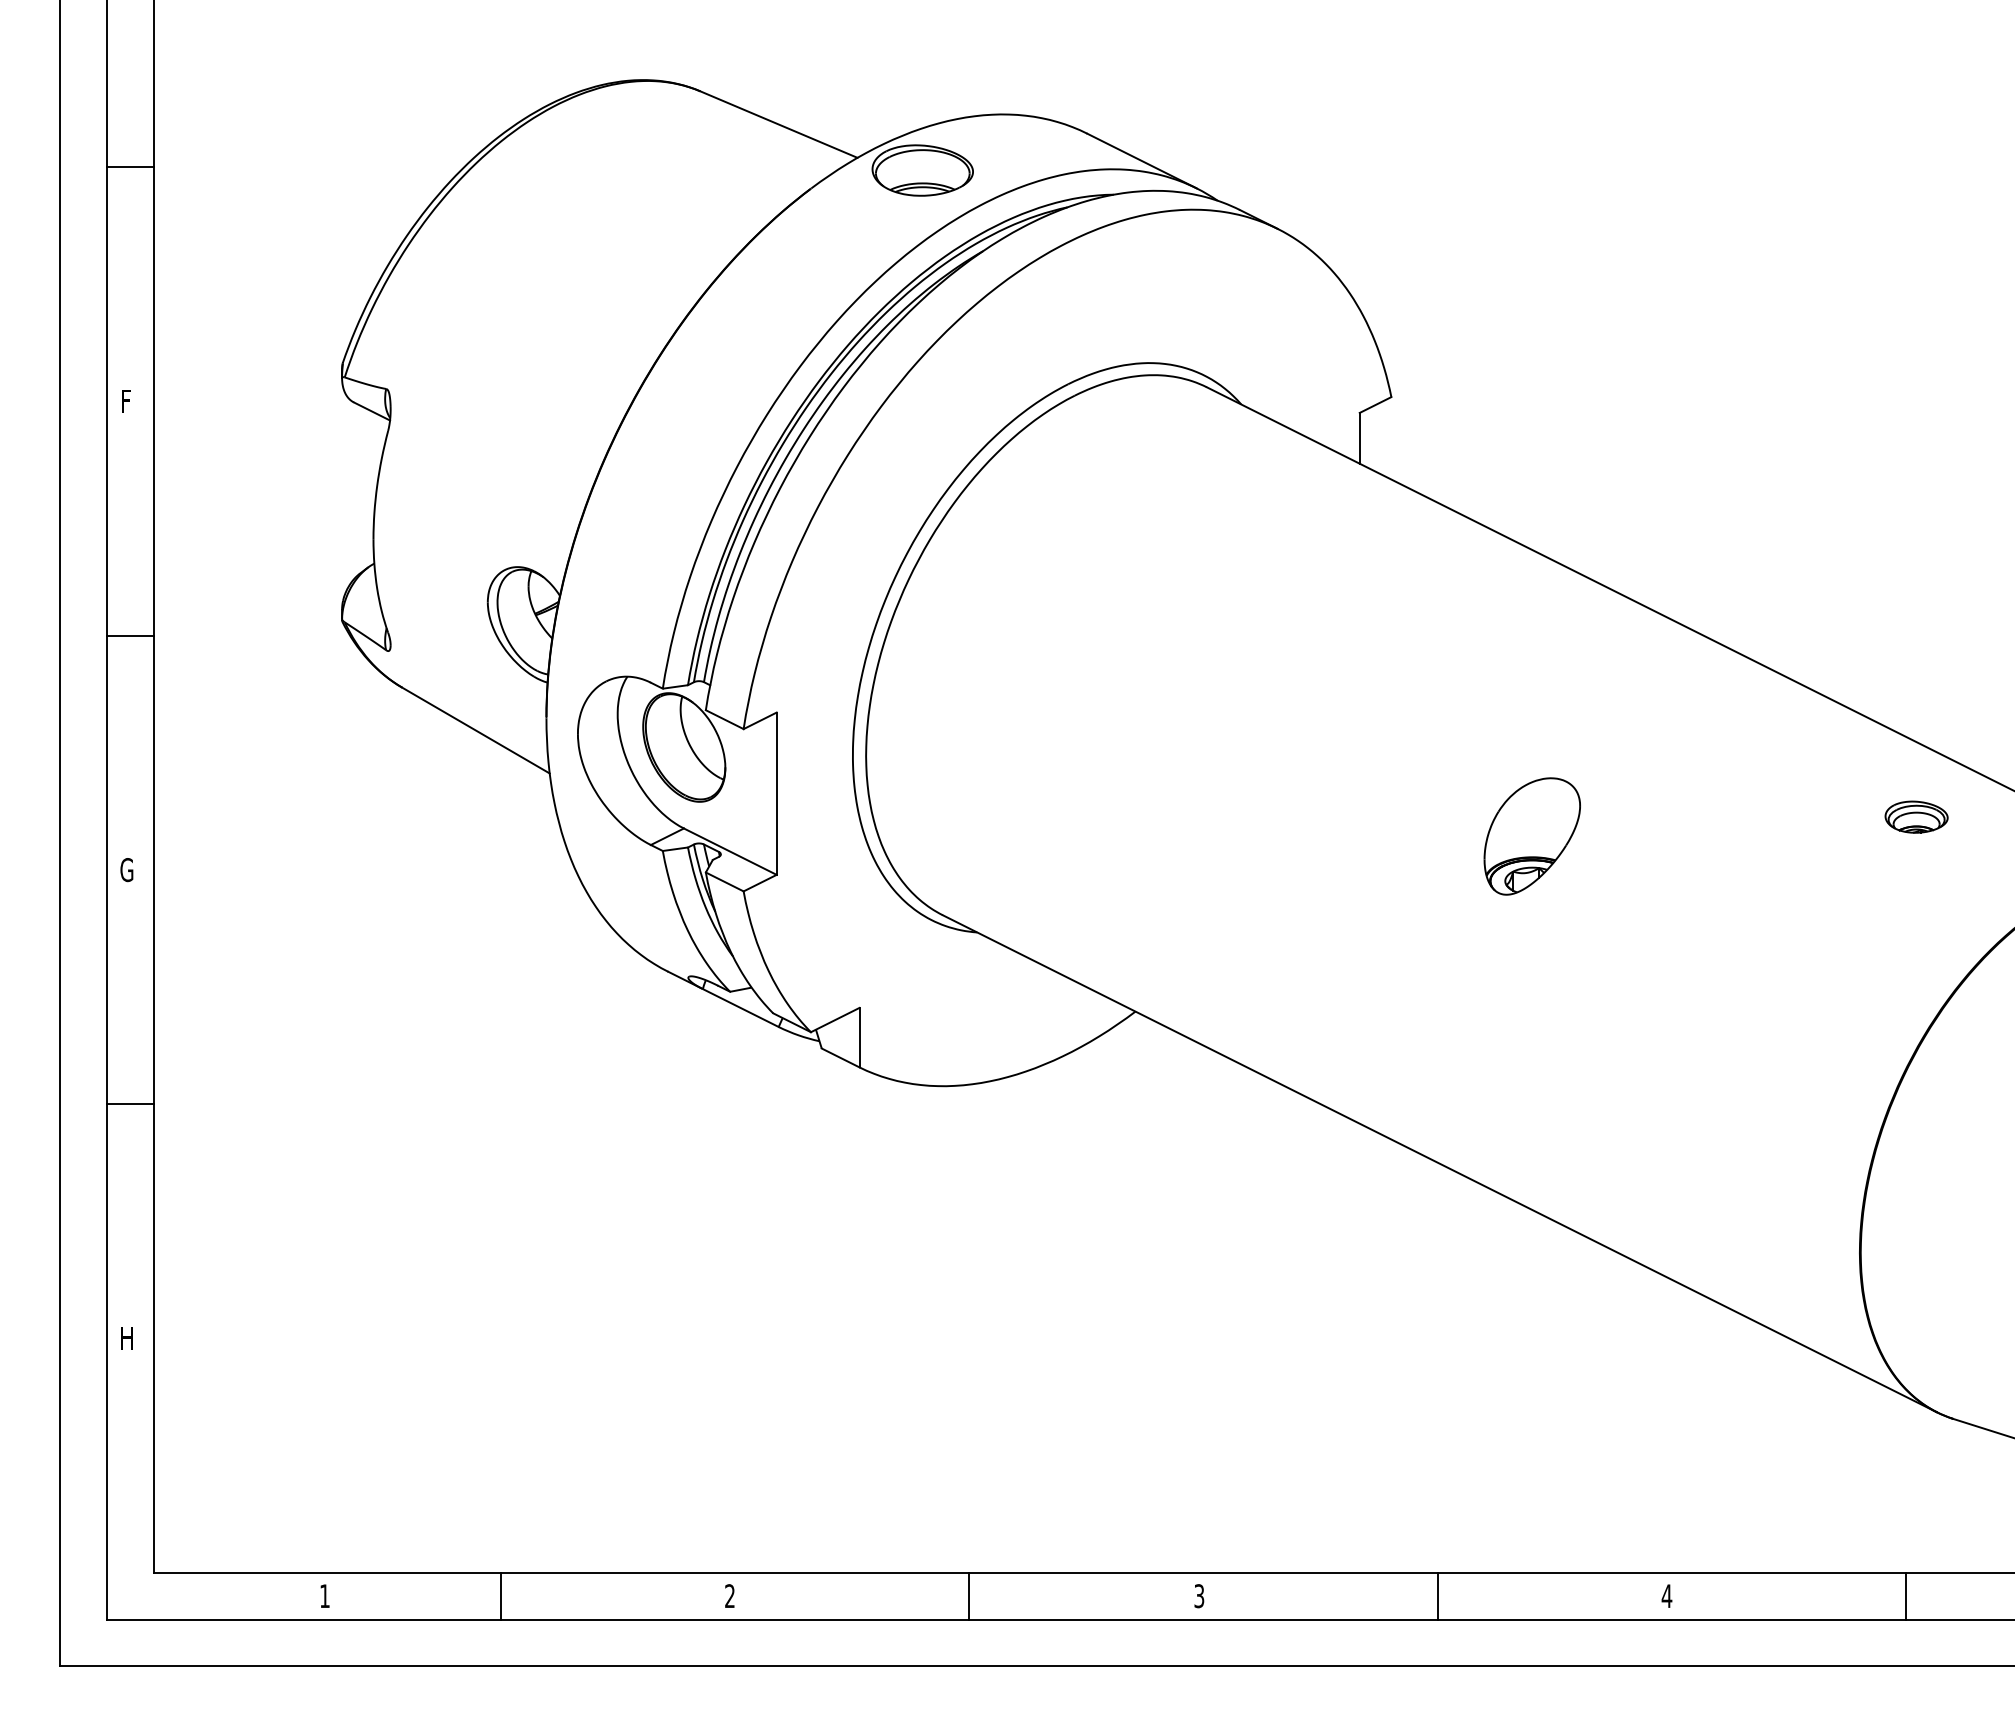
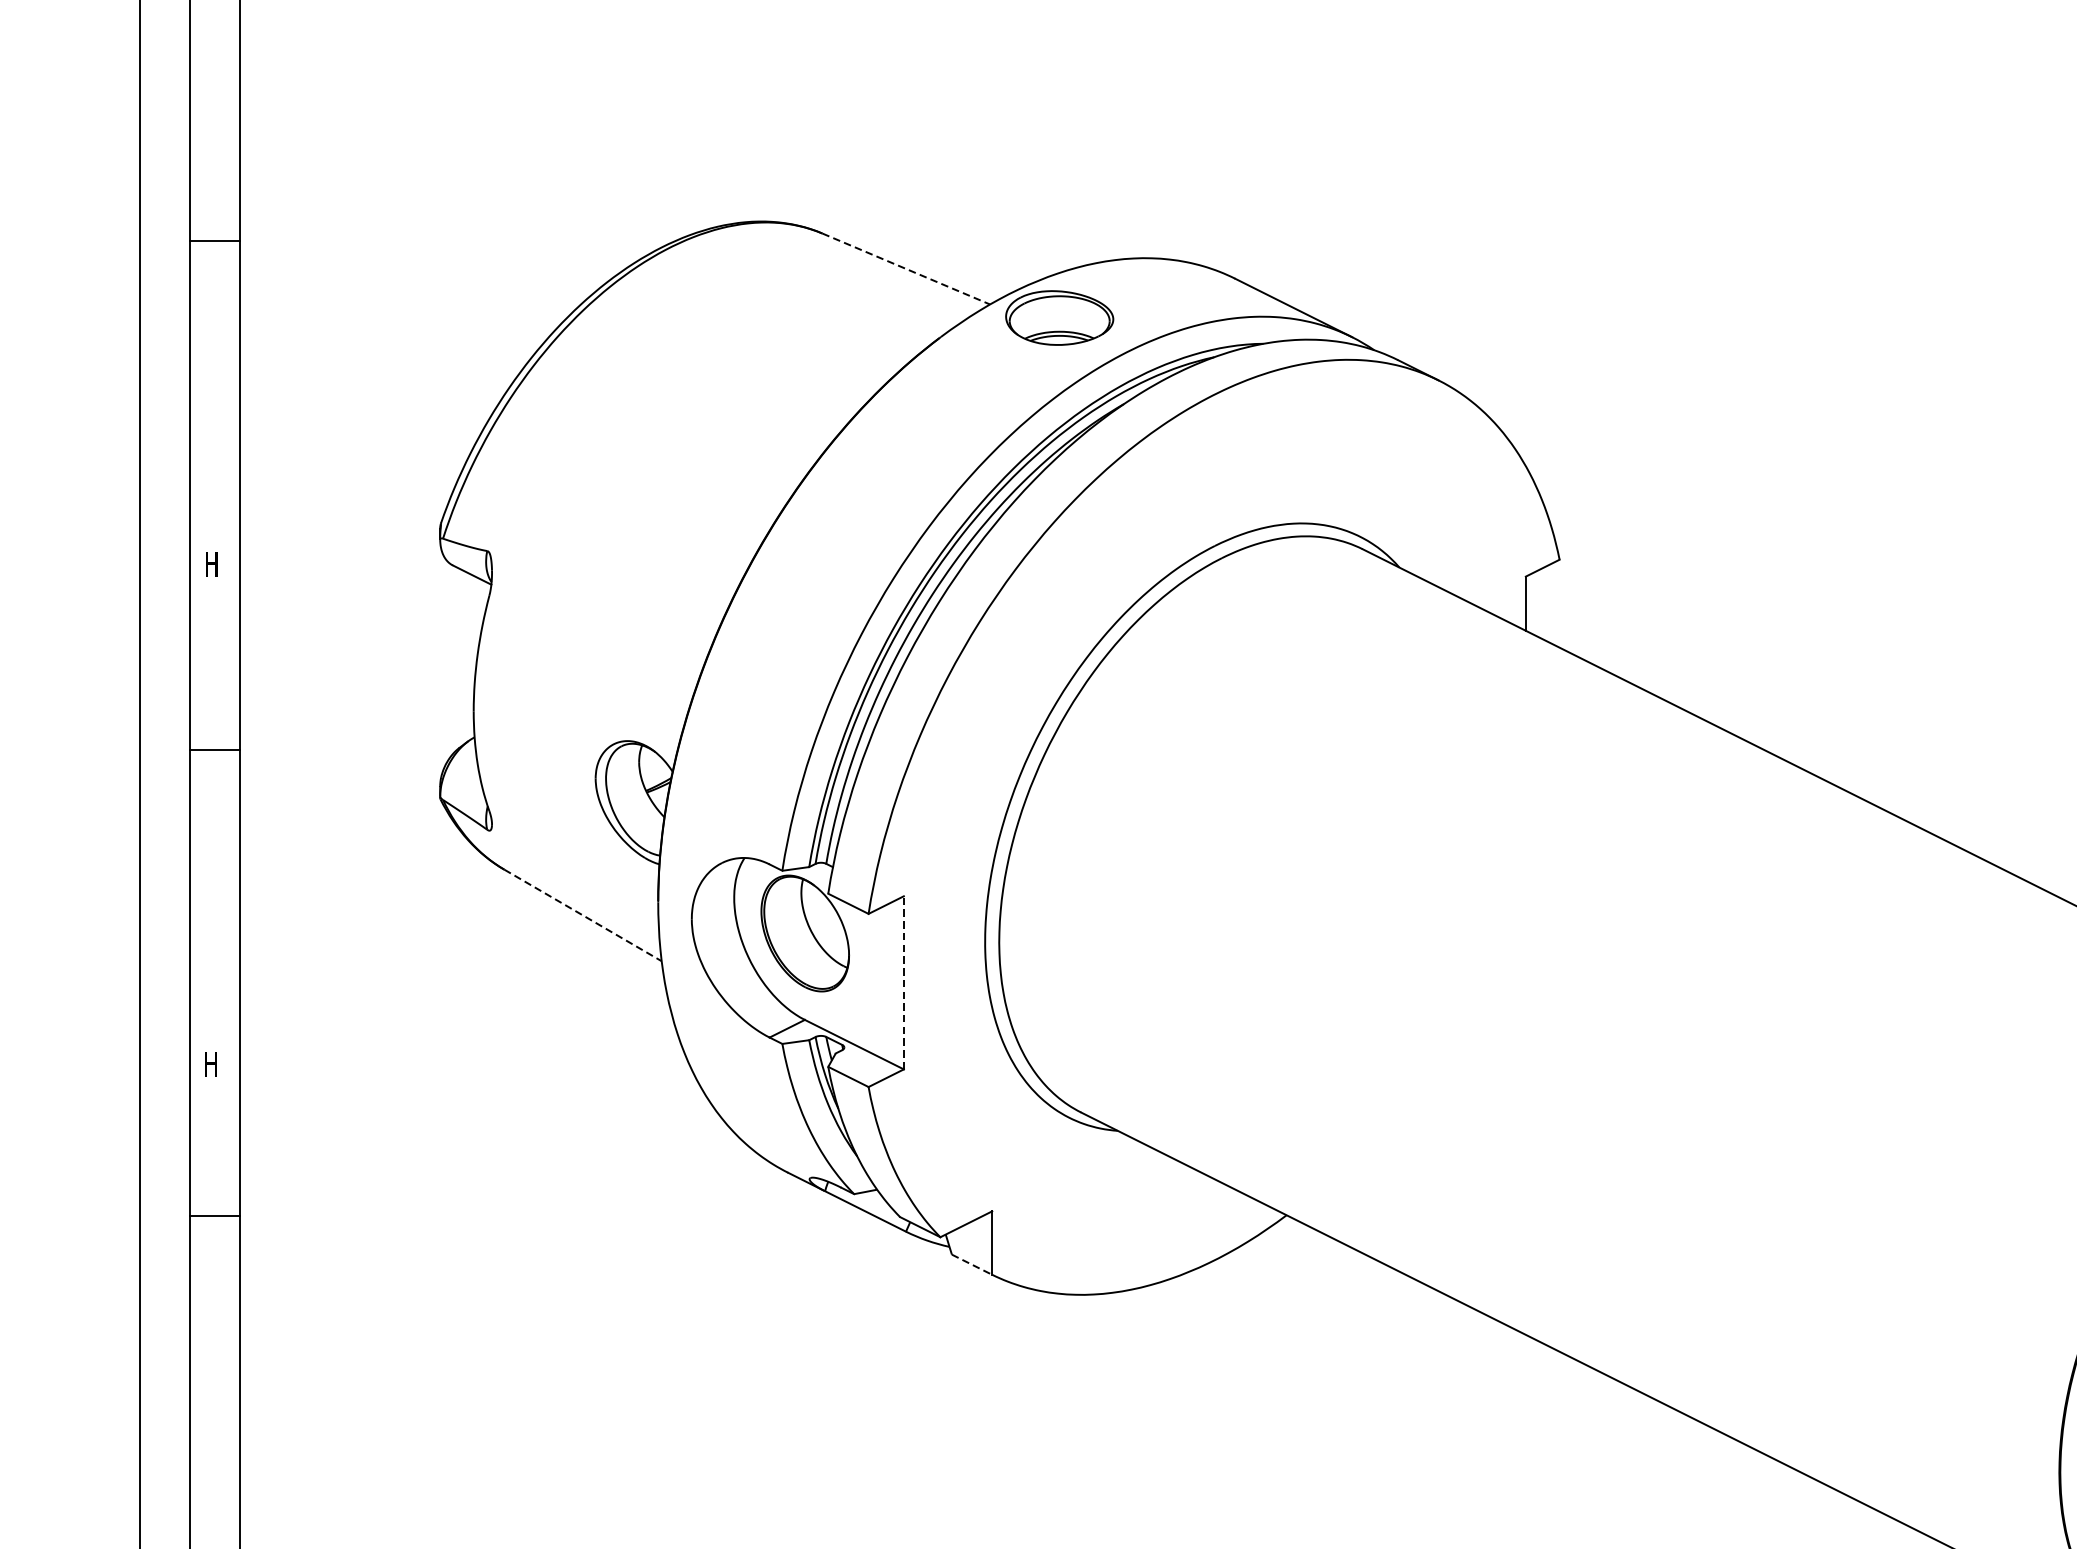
line: (779, 124) -> (906, 268), solid -> dashed
line: (130, 167) -> (214, 241), moved
text: (128, 401) -> (212, 564), F -> H
line: (130, 635) -> (214, 750), moved
line: (476, 730) -> (583, 915), solid -> dashed
line: (776, 793) -> (903, 982), solid -> dashed
part: (1531, 836) -> (1709, 1028), removed
text: (126, 870) -> (210, 1064), G -> H
line: (841, 1058) -> (972, 1265), solid -> dashed
line: (130, 1104) -> (214, 1216), moved

